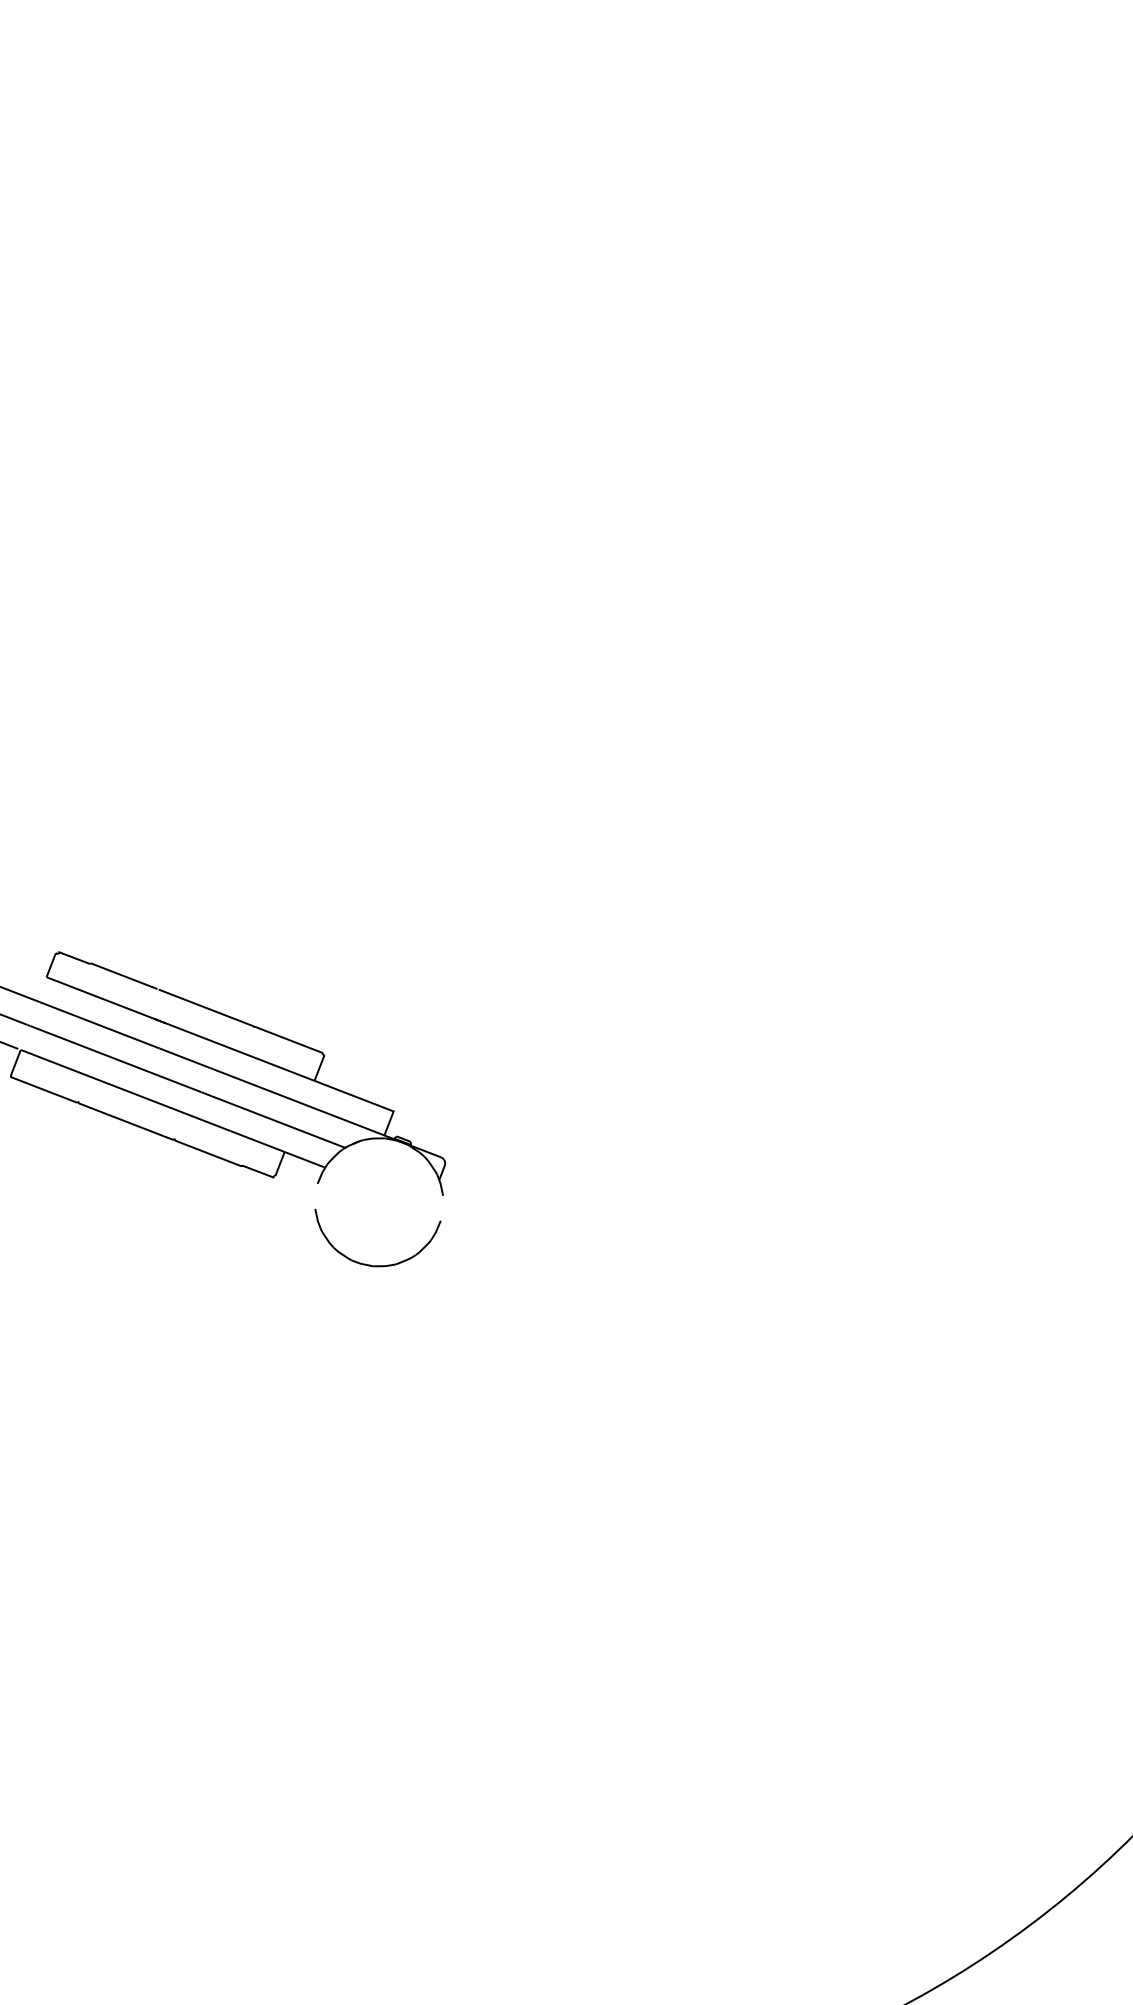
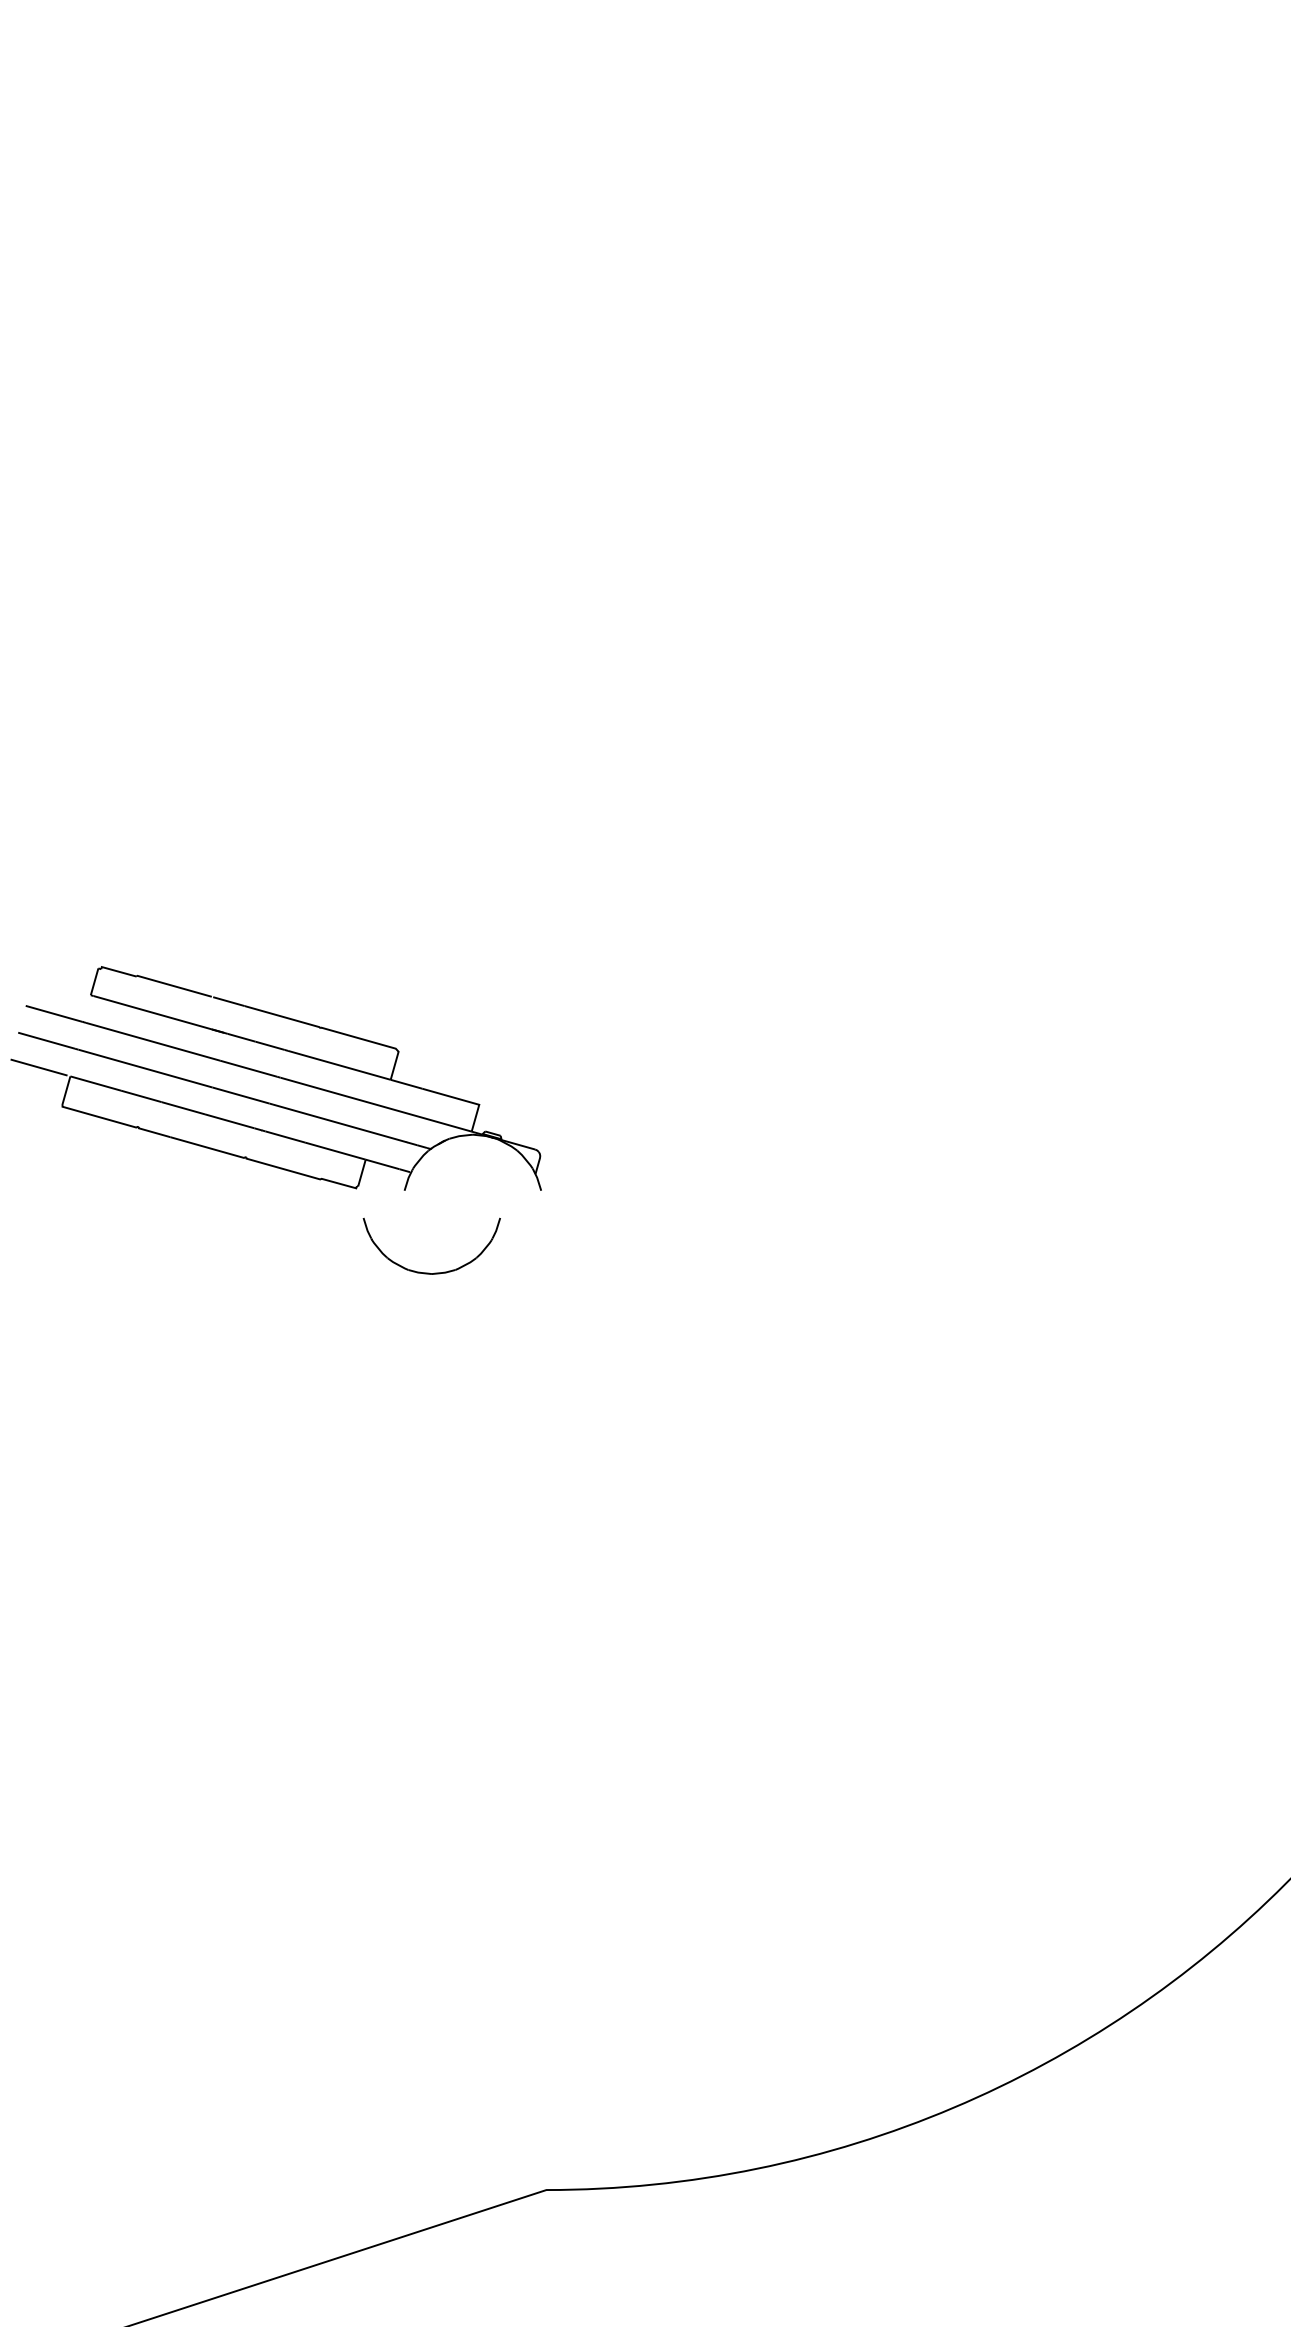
part: (371, 1264) -> (429, 1272), moved

